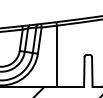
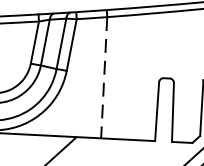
line: (56, 56) -> (103, 78), solid -> dashed

